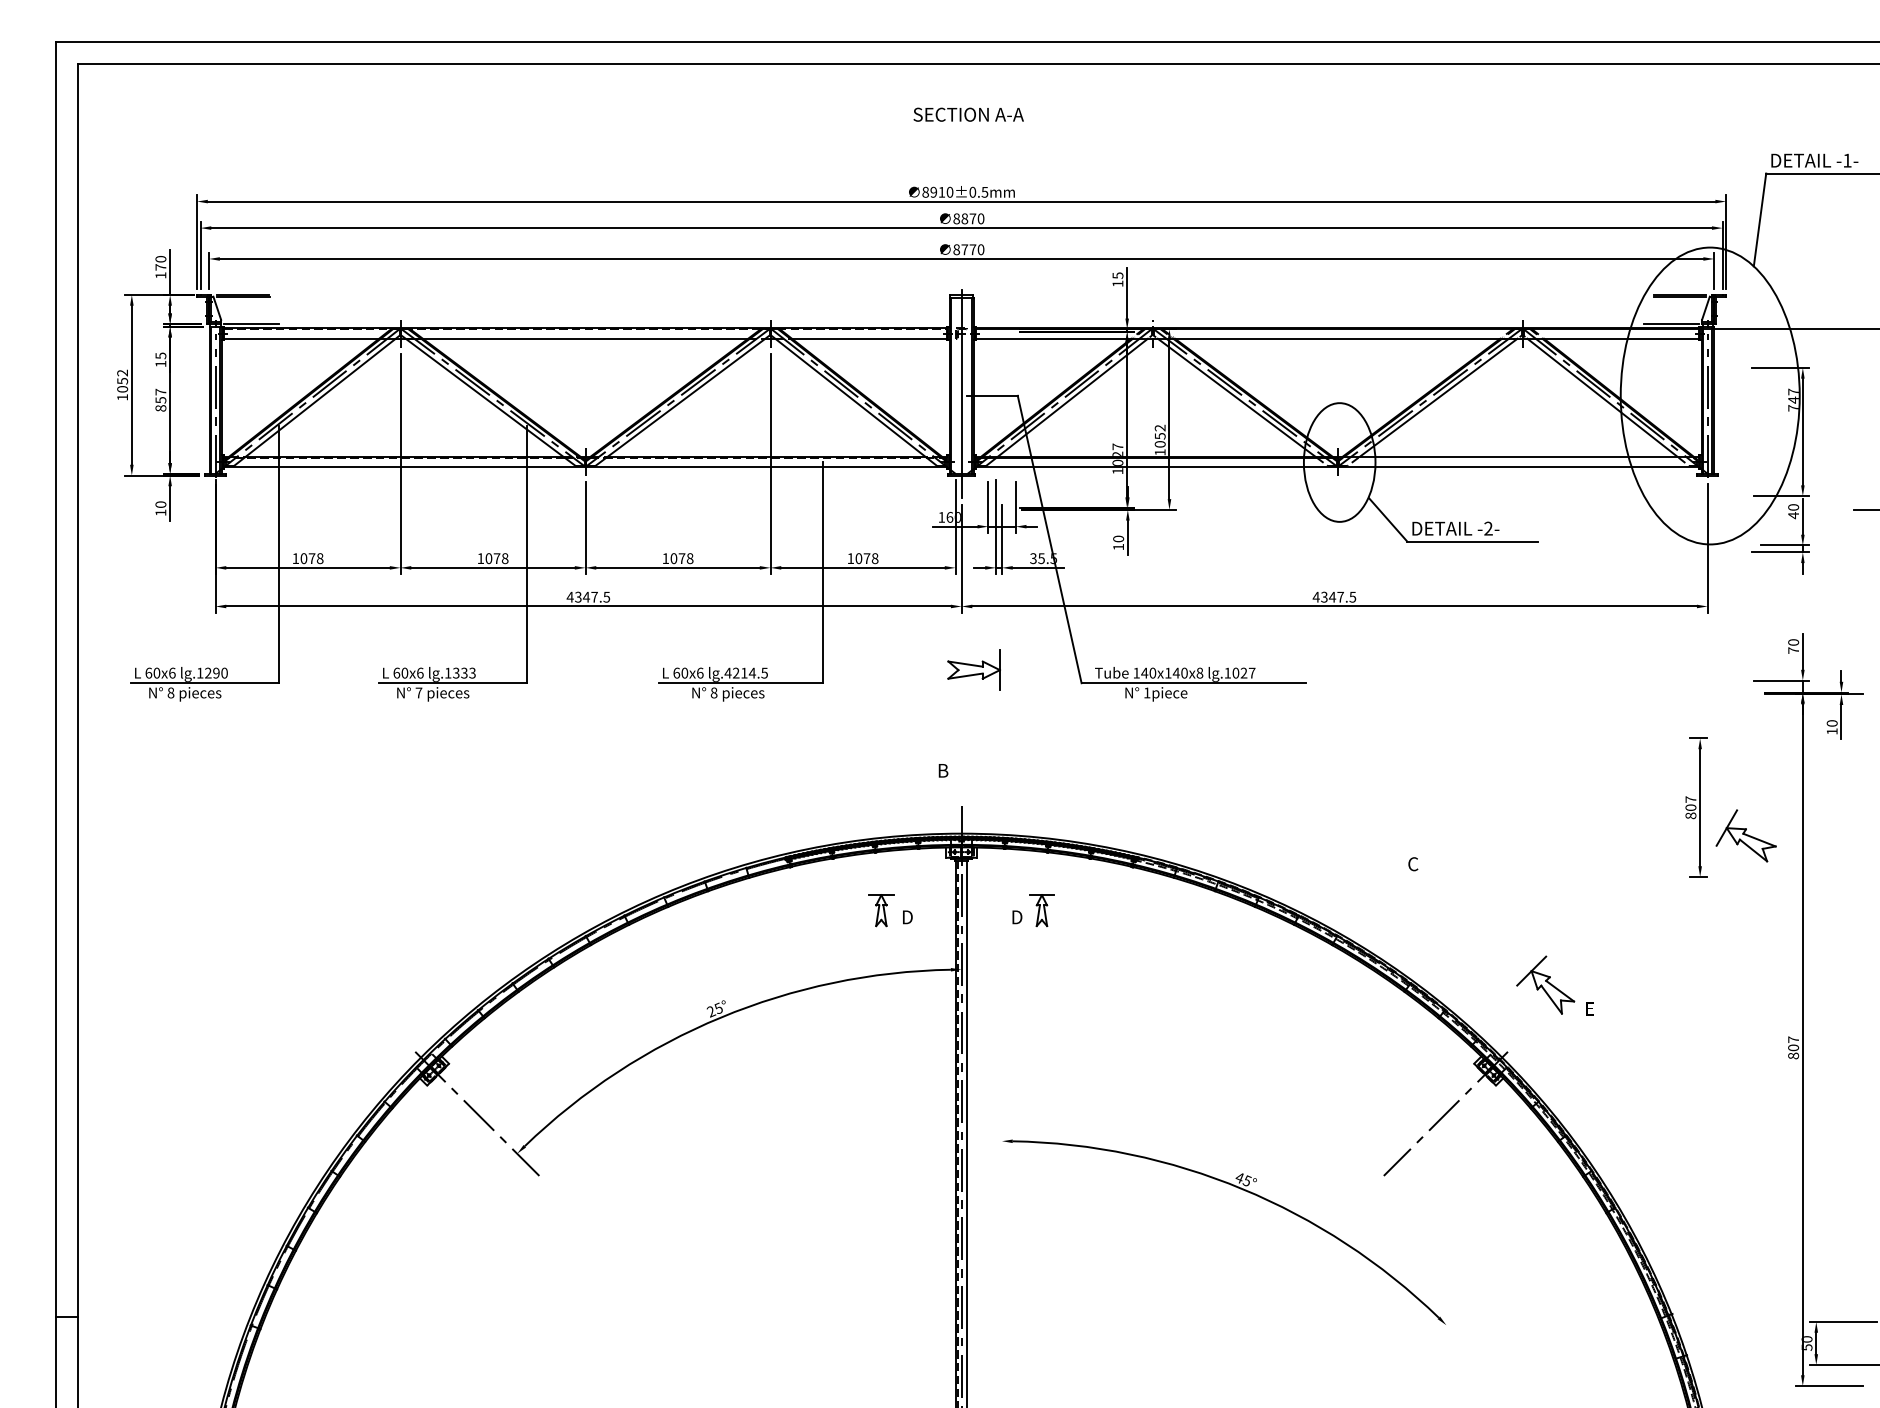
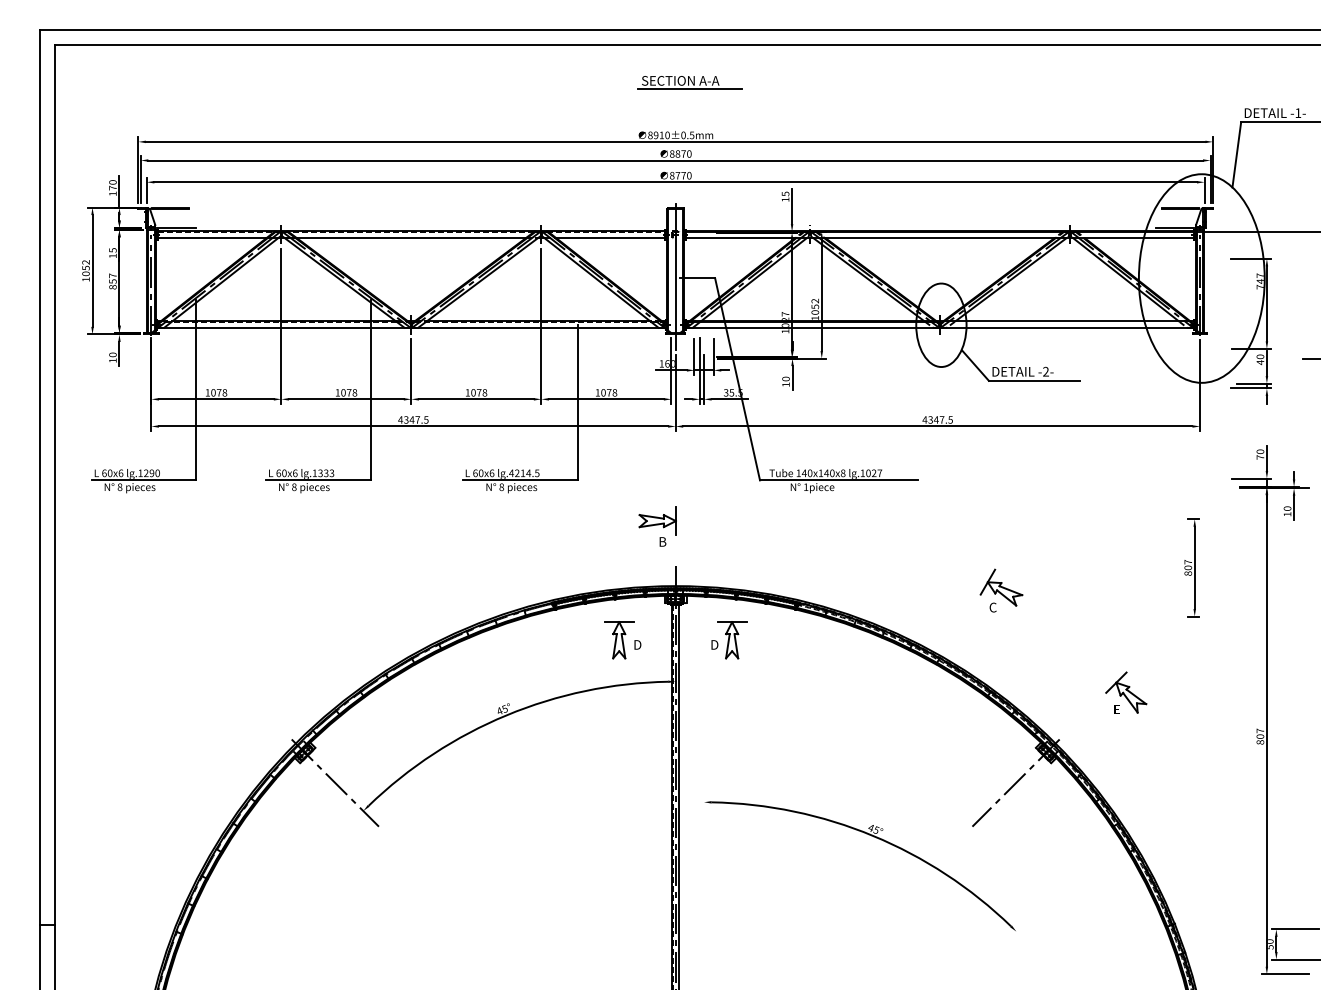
line: (982, 126) -> (690, 89), added
part: (973, 669) -> (657, 520), moved
text: (418, 692) -> (293, 486), 7 -> 8
part: (1745, 835) -> (1001, 587), moved
part: (881, 910) -> (619, 640), size x1.67
part: (1041, 910) -> (731, 640), size x1.67
part: (1545, 984) -> (1126, 692), moved
text: (711, 1011) -> (499, 711), 25° -> 45°

